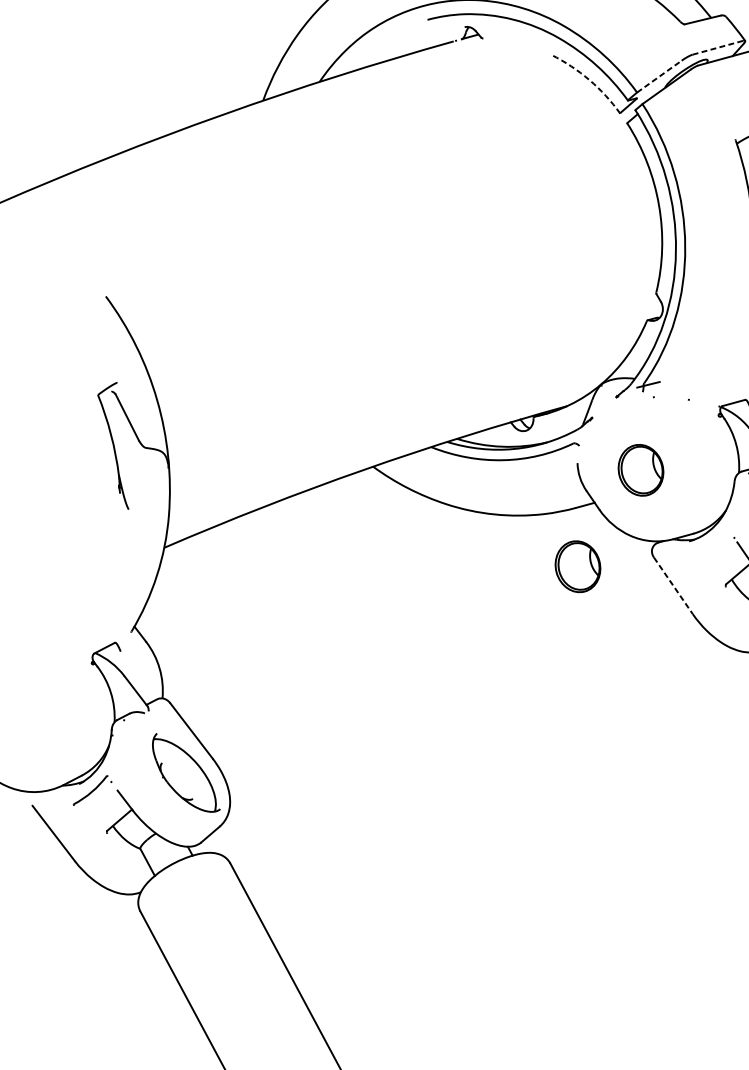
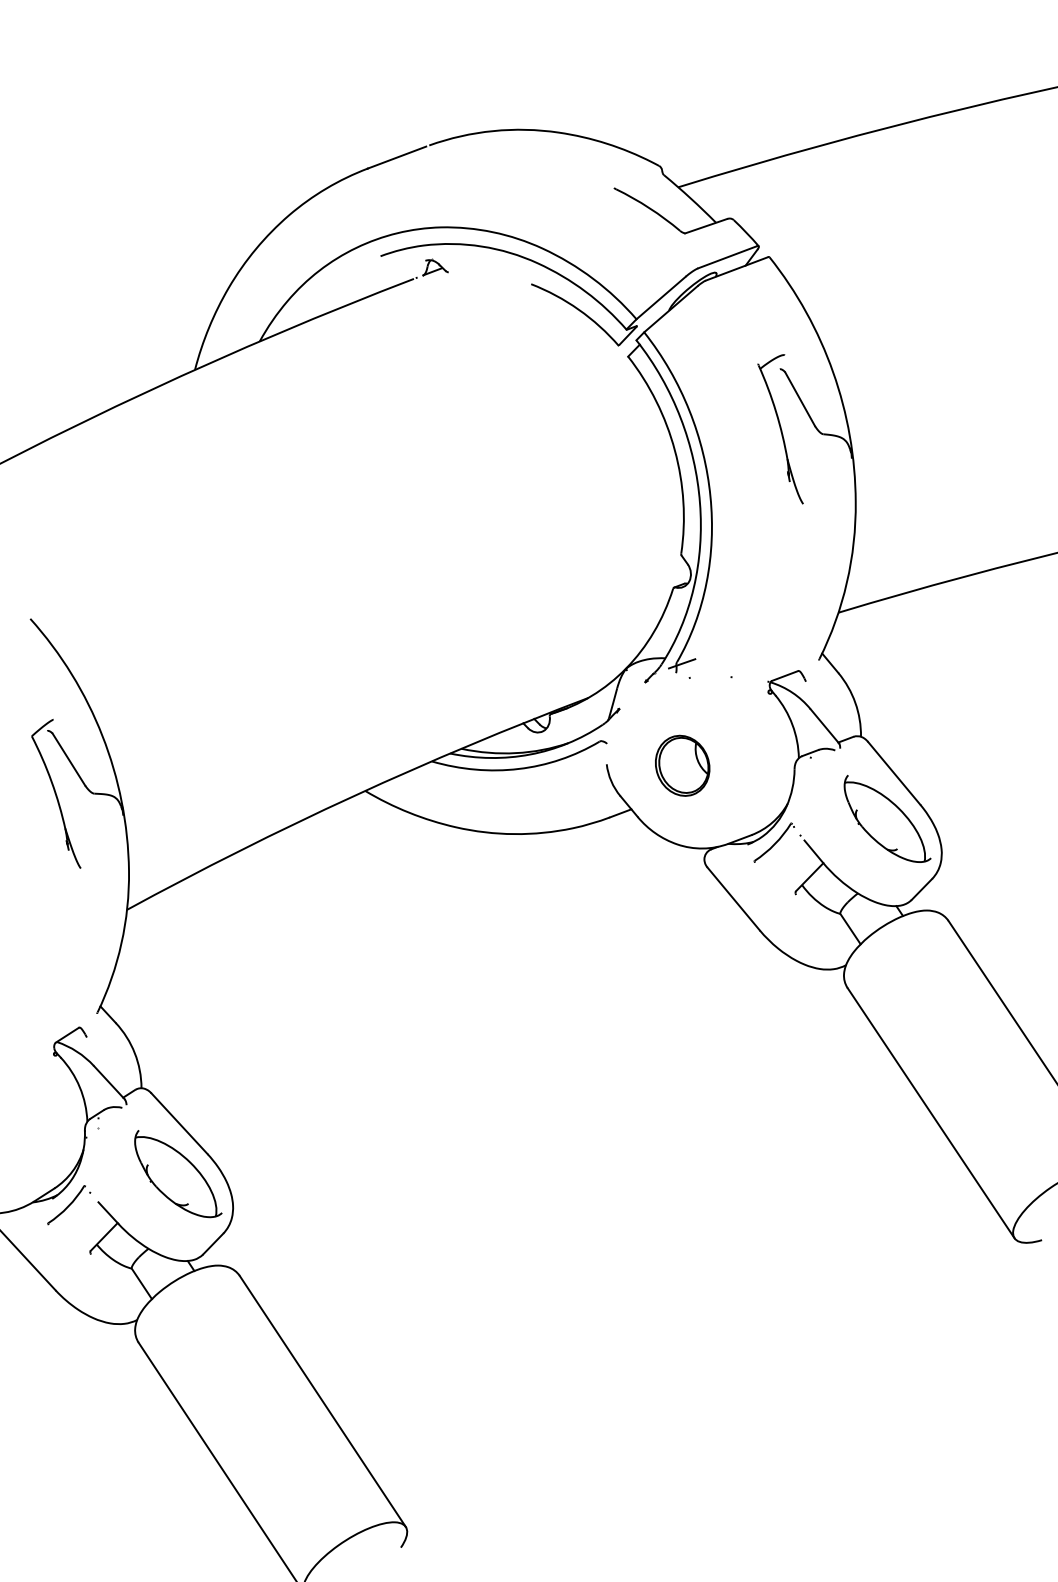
line: (718, 47) -> (727, 257), dashed -> solid
line: (659, 77) -> (661, 298), dashed -> solid
arc: (589, 79) -> (578, 309), dashed -> solid
part: (711, 541) -> (773, 842), added
part: (577, 566) -> (618, 886), removed
line: (673, 586) -> (733, 899), dashed -> solid

